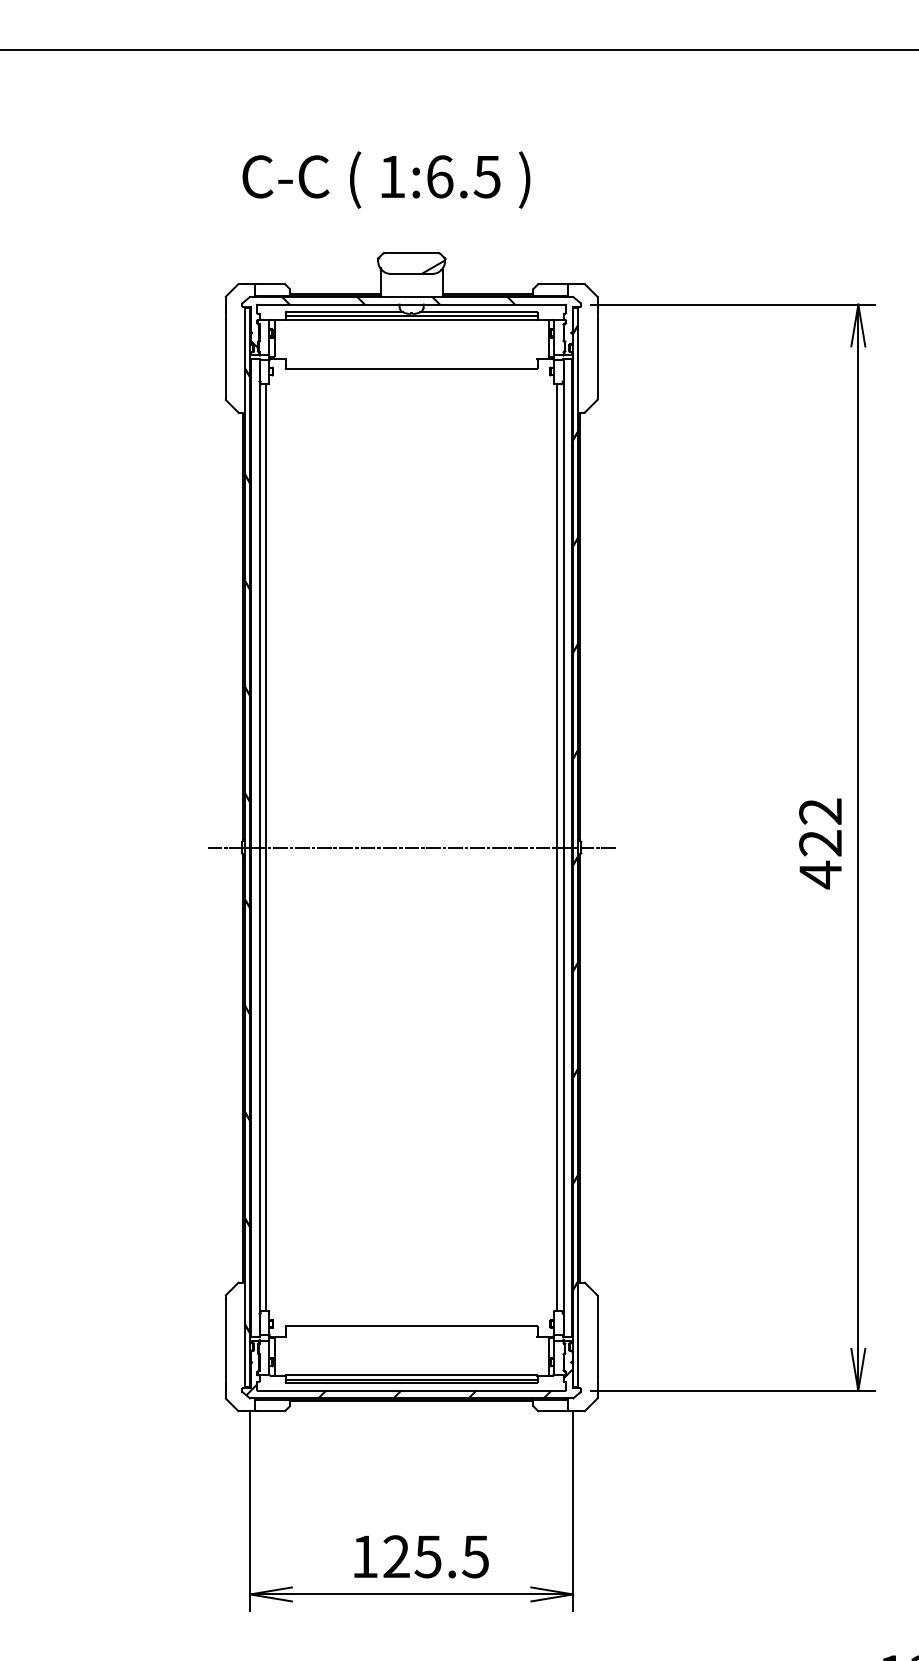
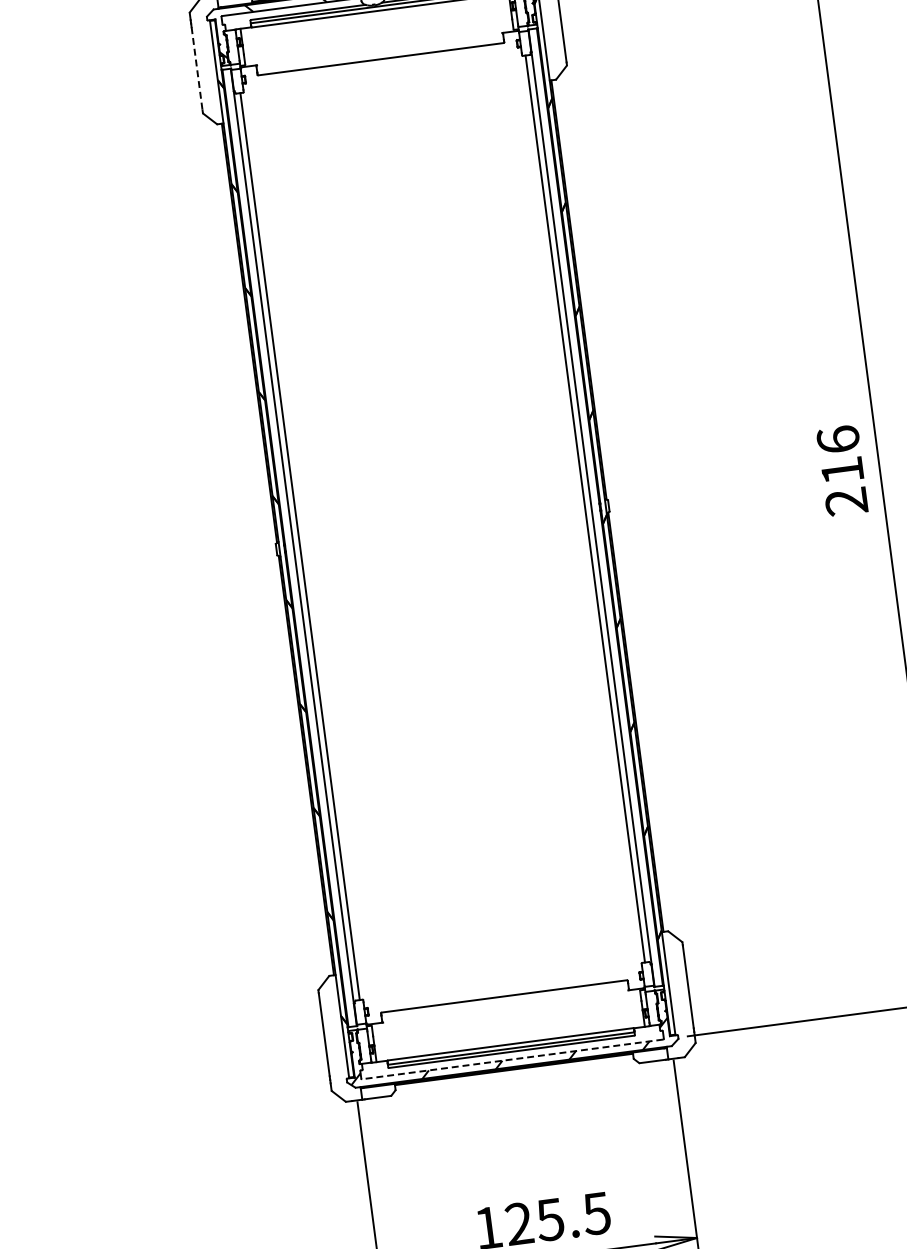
line: (225, 354) -> (196, 69), solid -> dashed
text: (820, 843) -> (842, 471), 422 -> 216
line: (411, 847) -> (442, 527), removed
line: (411, 1390) -> (512, 1059), solid -> dashed

